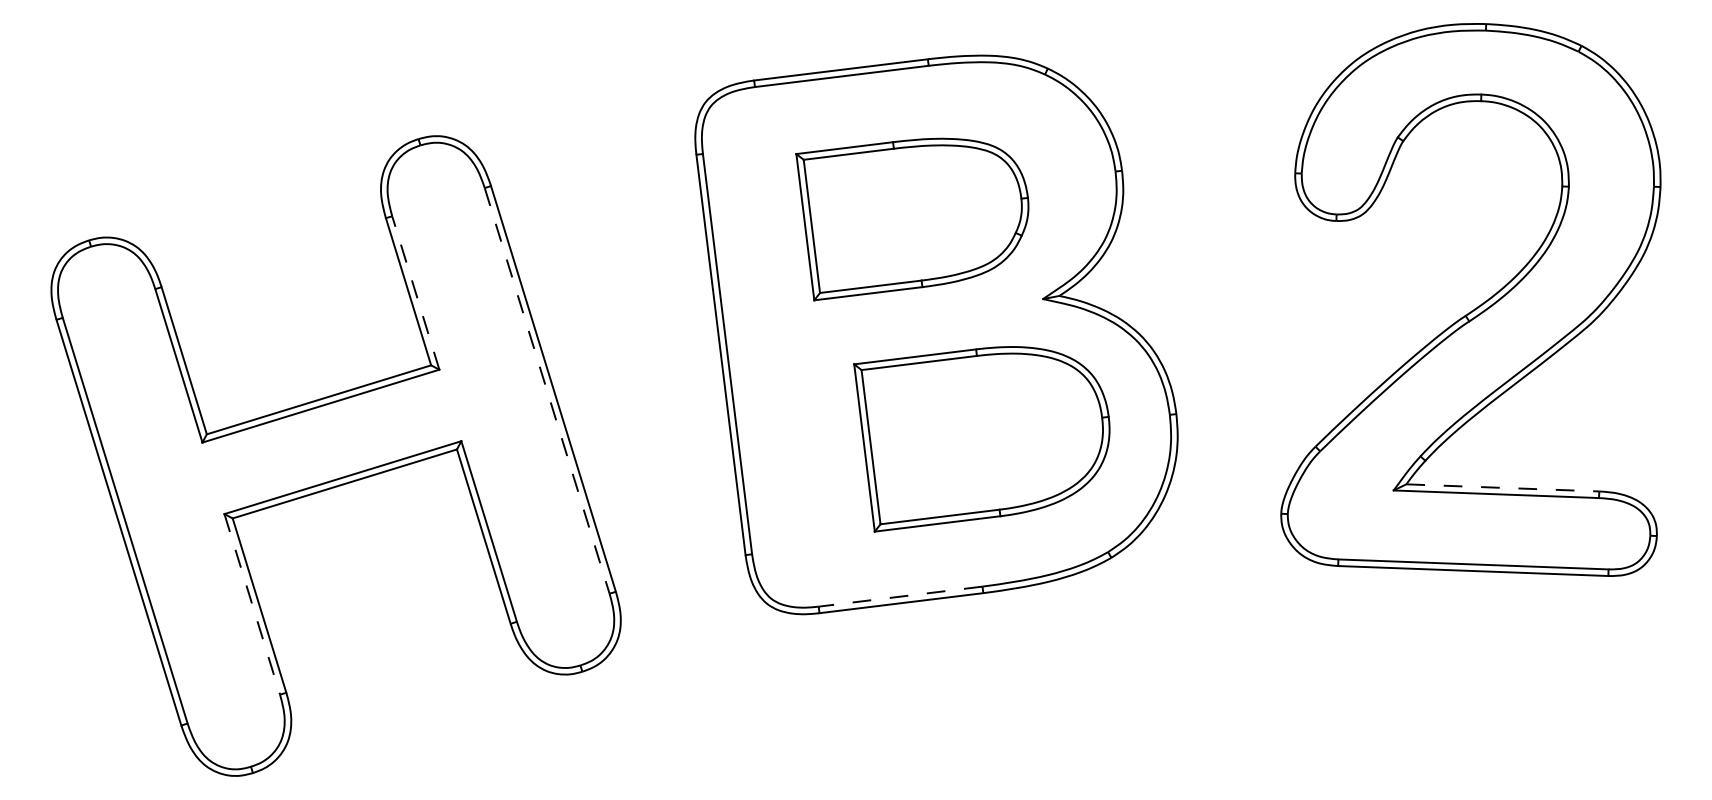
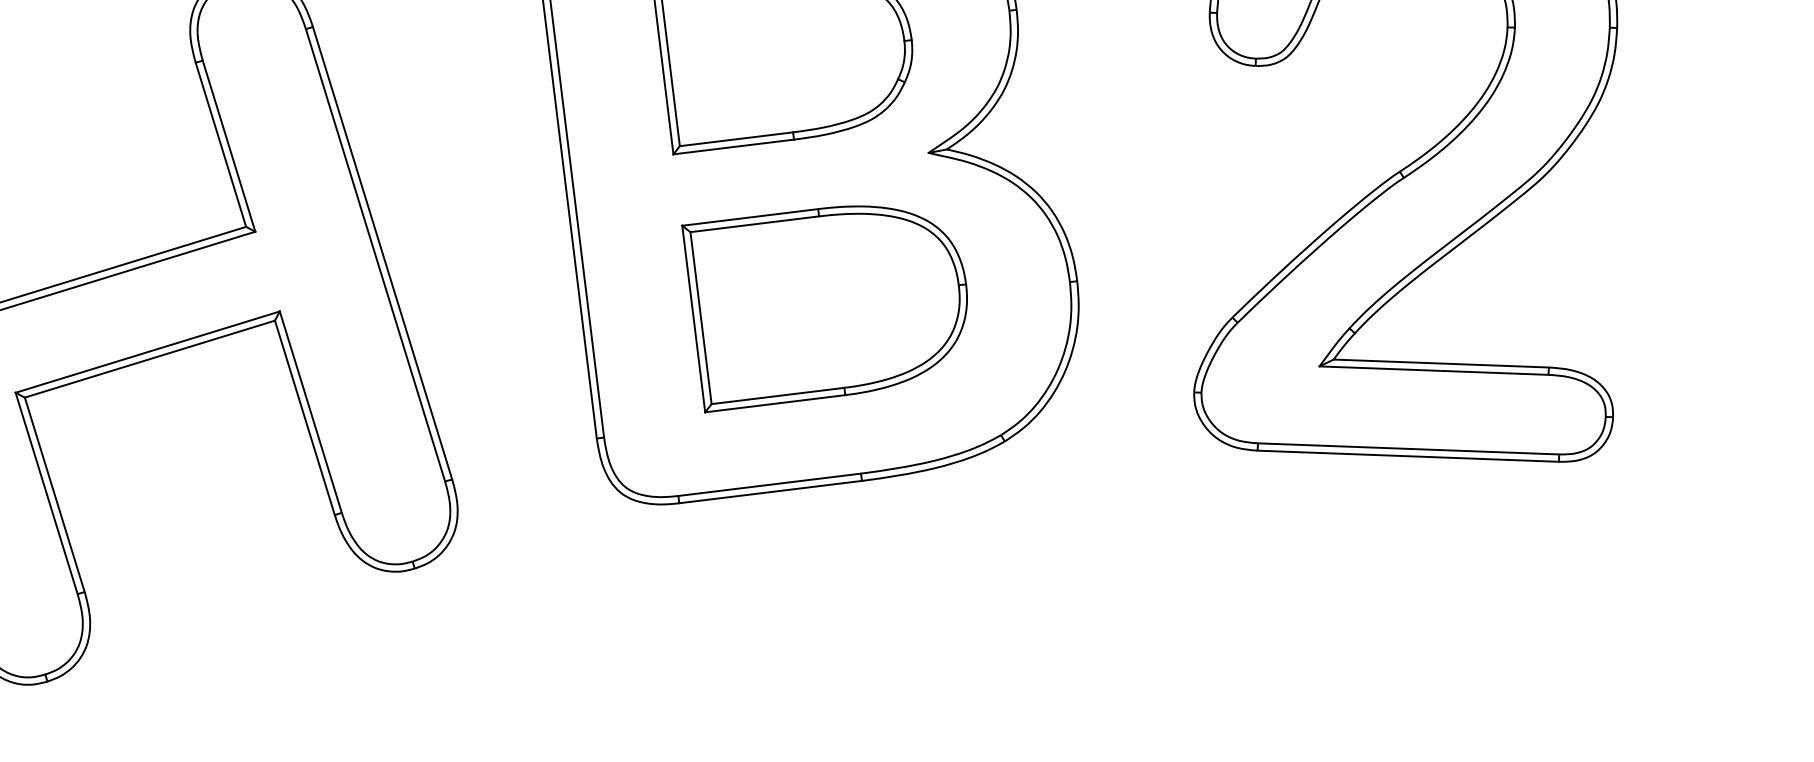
line: (415, 292) -> (228, 145), dashed -> solid
line: (547, 391) -> (375, 256), dashed -> solid
part: (981, 439) -> (824, 309), moved
line: (1502, 487) -> (1440, 363), dashed -> solid
line: (900, 596) -> (769, 484), dashed -> solid
line: (252, 604) -> (46, 493), dashed -> solid

